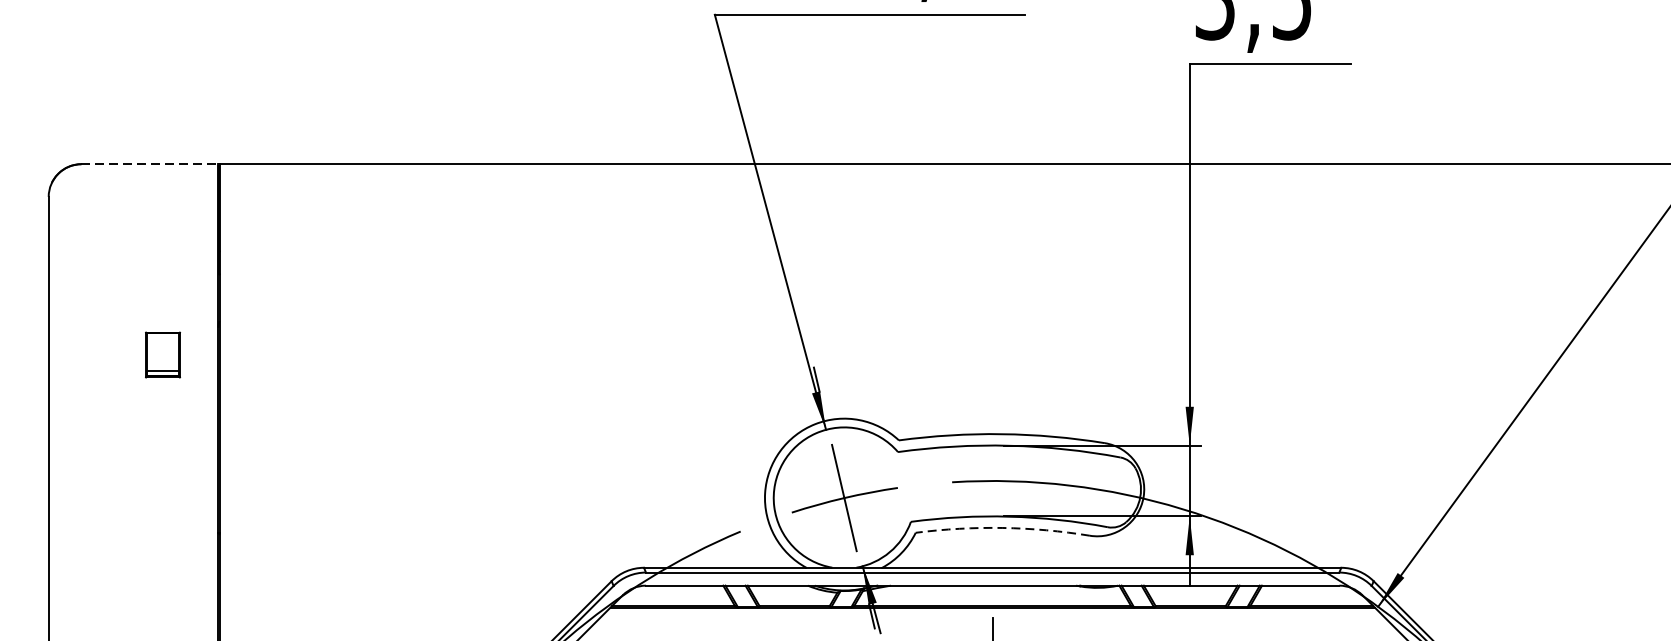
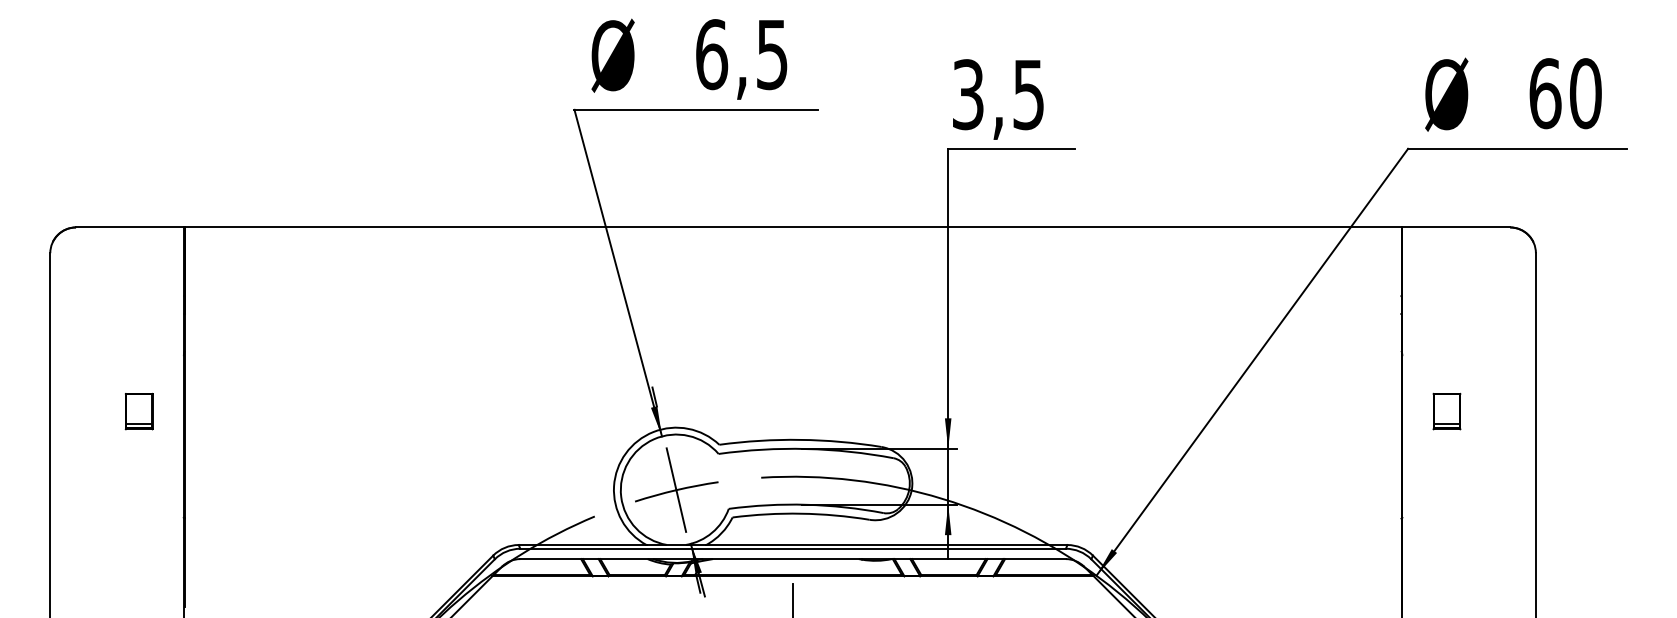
line: (149, 164) -> (129, 227), dashed -> solid
part: (162, 354) -> (138, 411), moved
arc: (1003, 527) -> (801, 513), dashed -> solid

